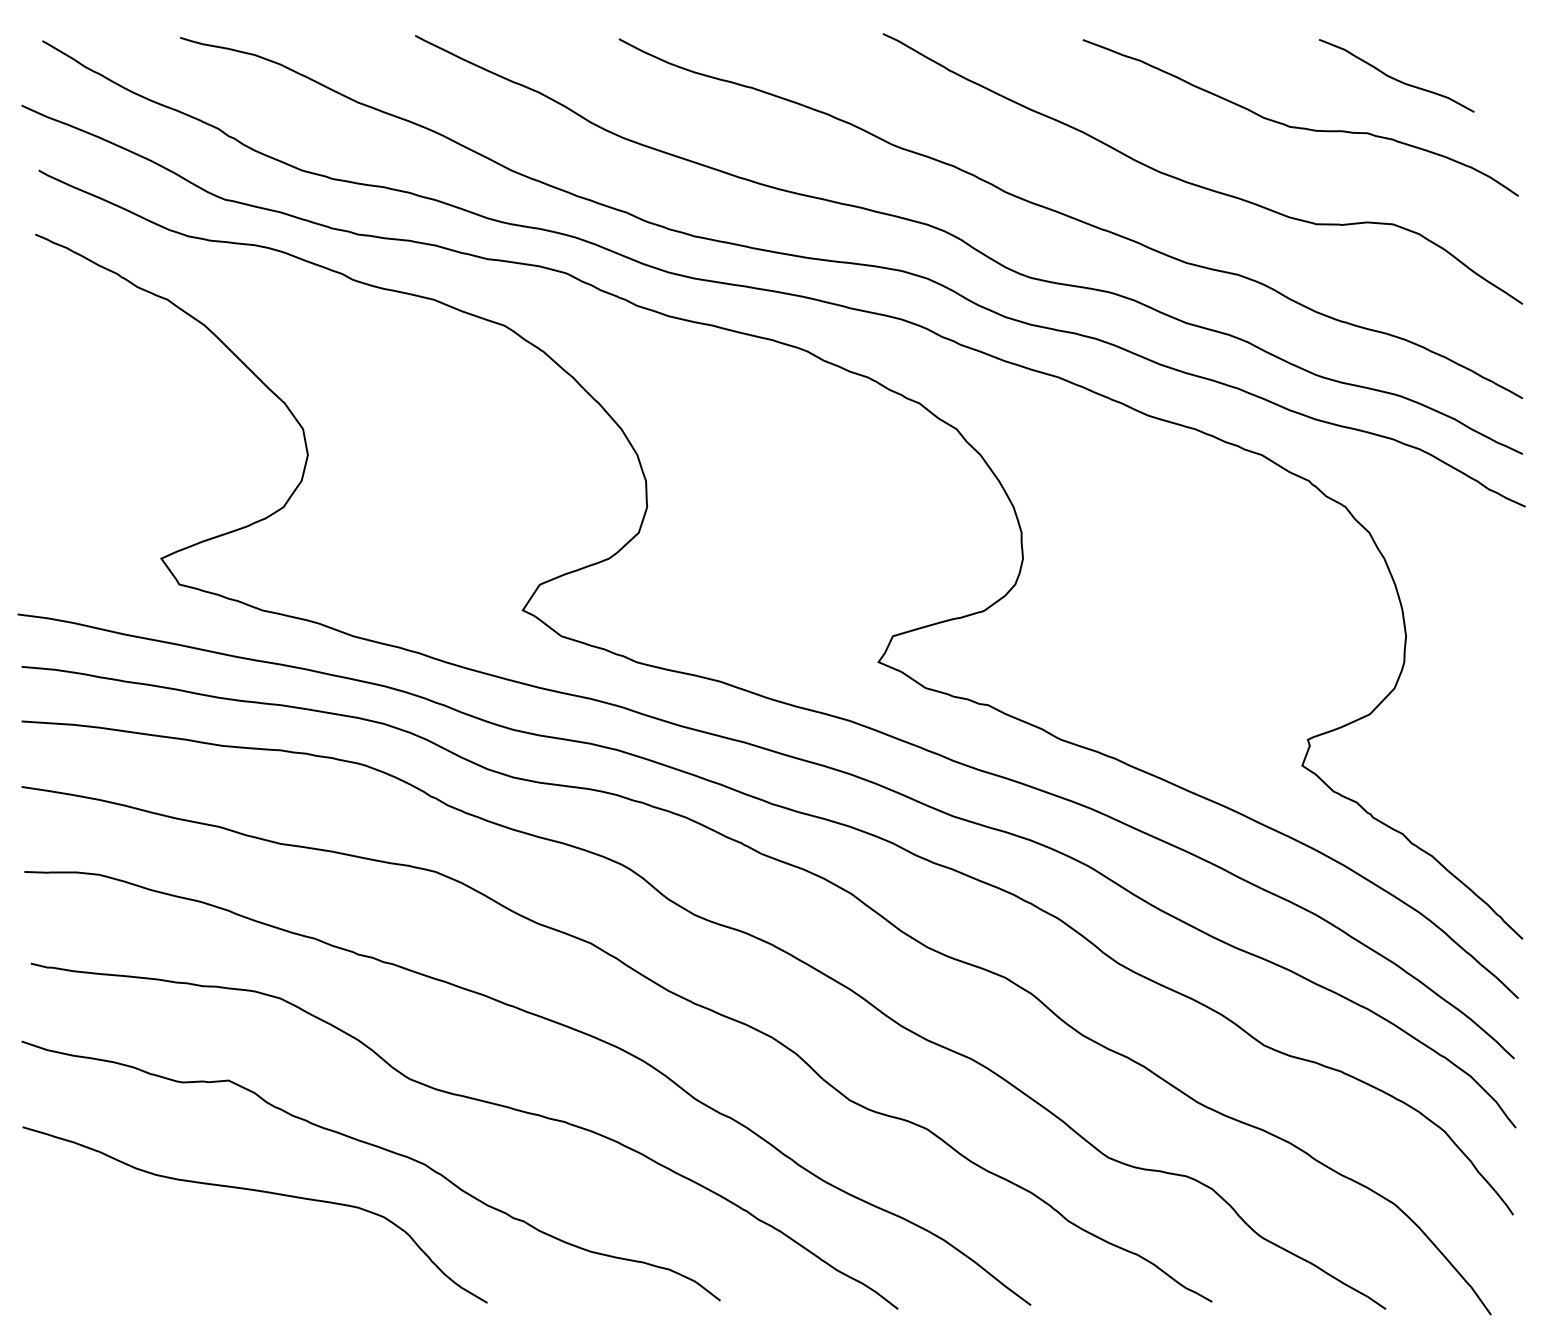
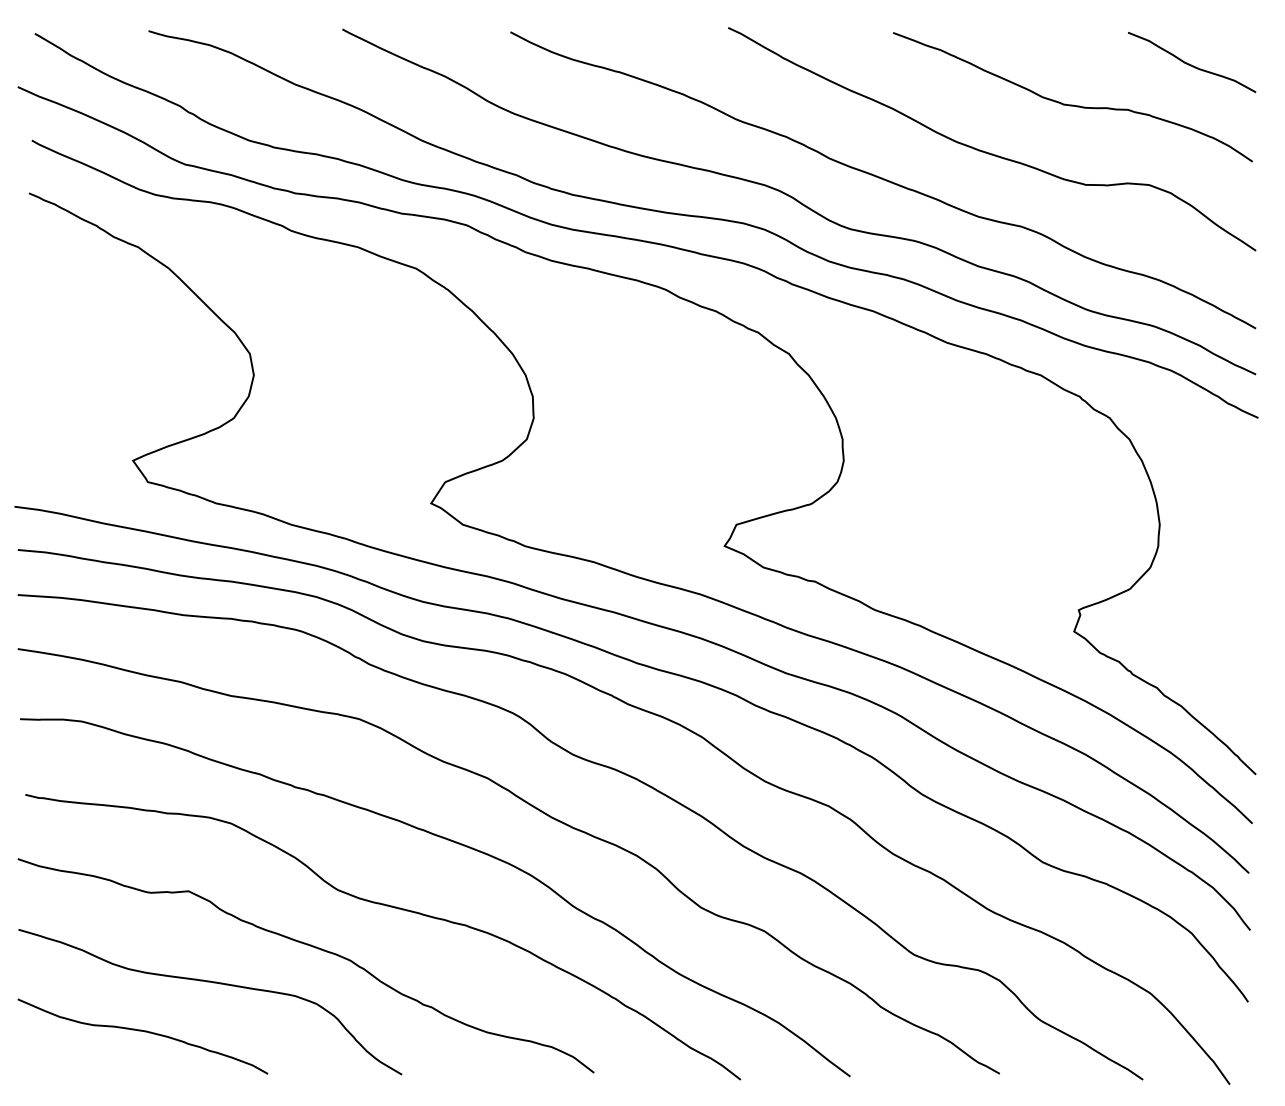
curve: (1396, 78) -> (1191, 64), moved
curve: (175, 1251) -> (144, 1032), added

